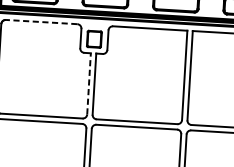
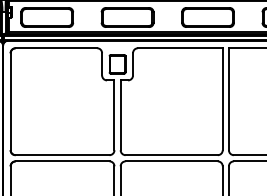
line: (41, 22) -> (56, 48), dashed -> solid
line: (89, 84) -> (114, 115), dashed -> solid

